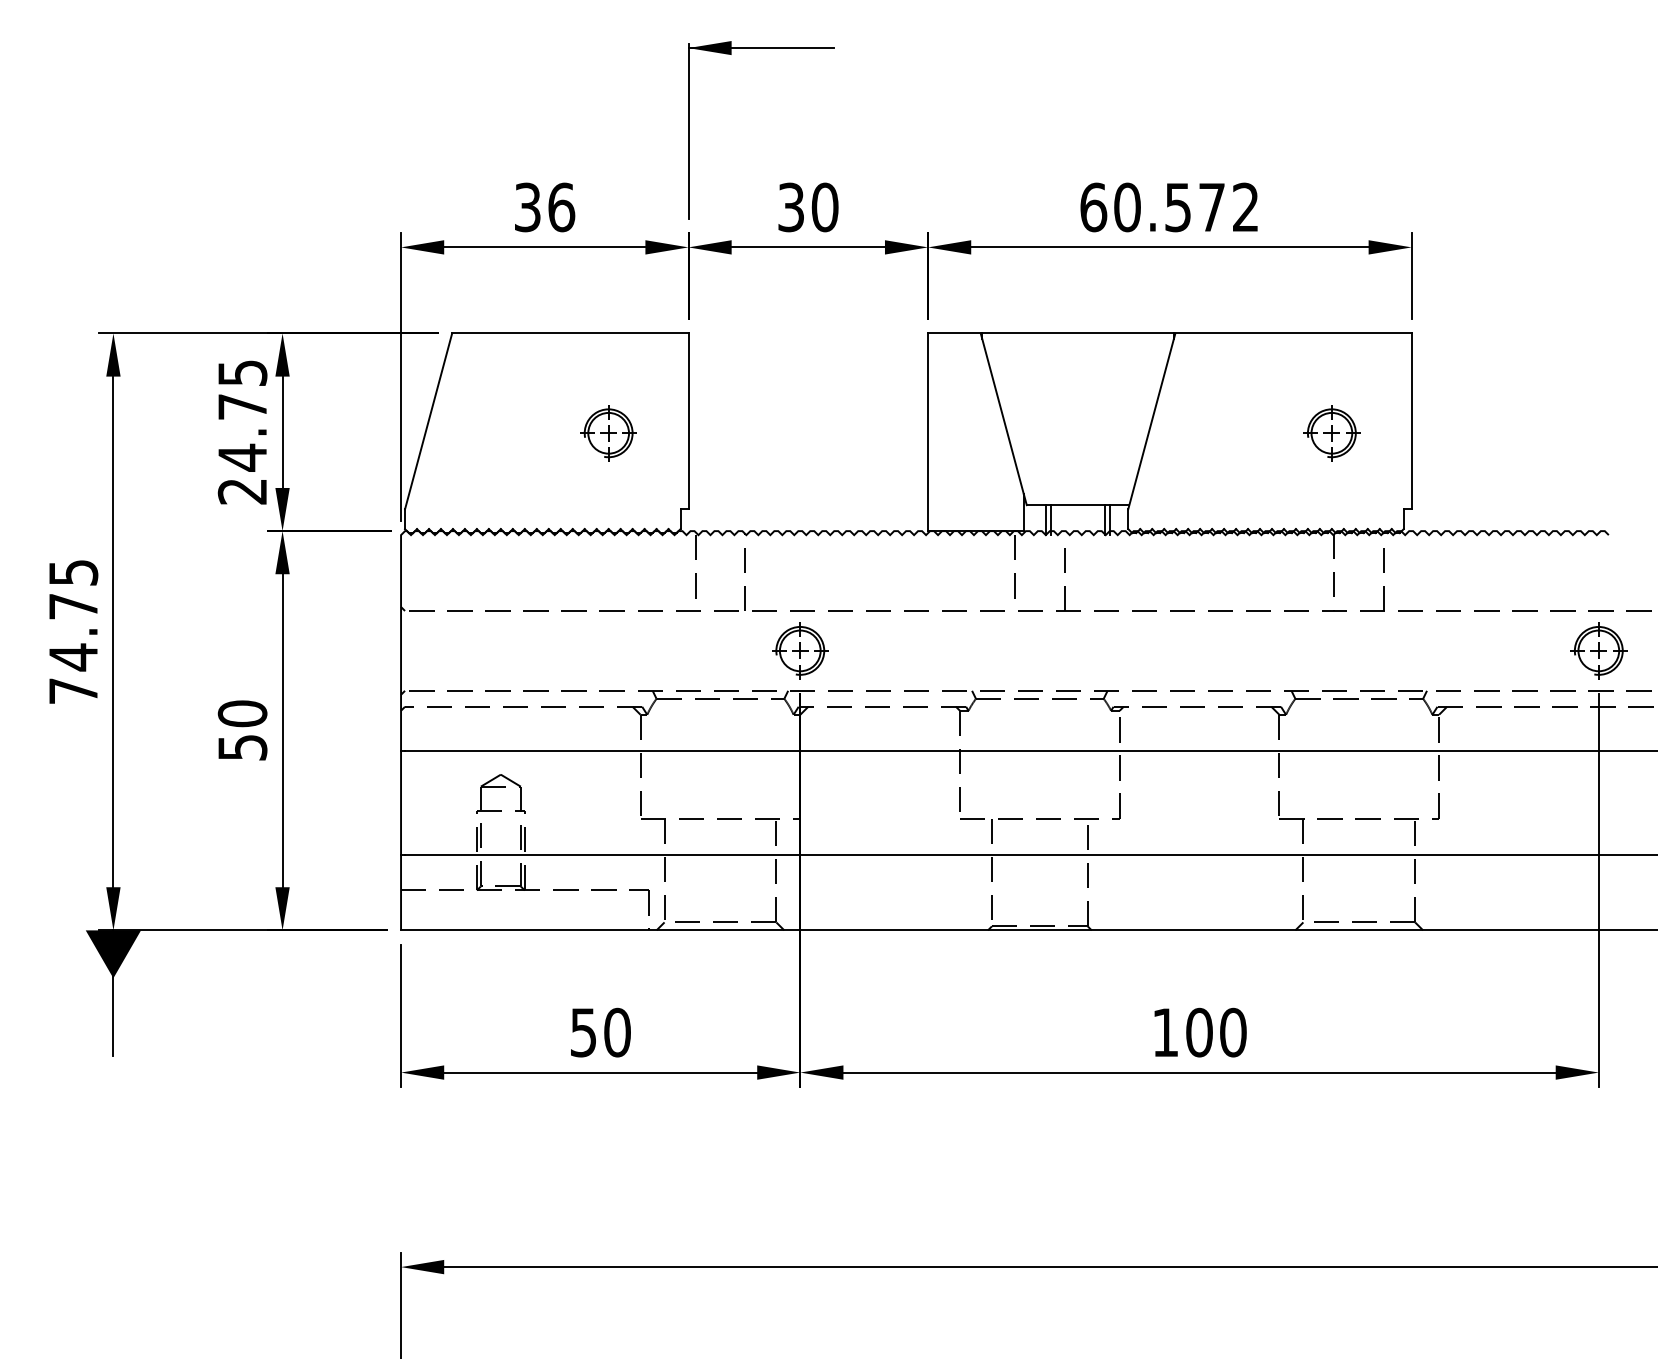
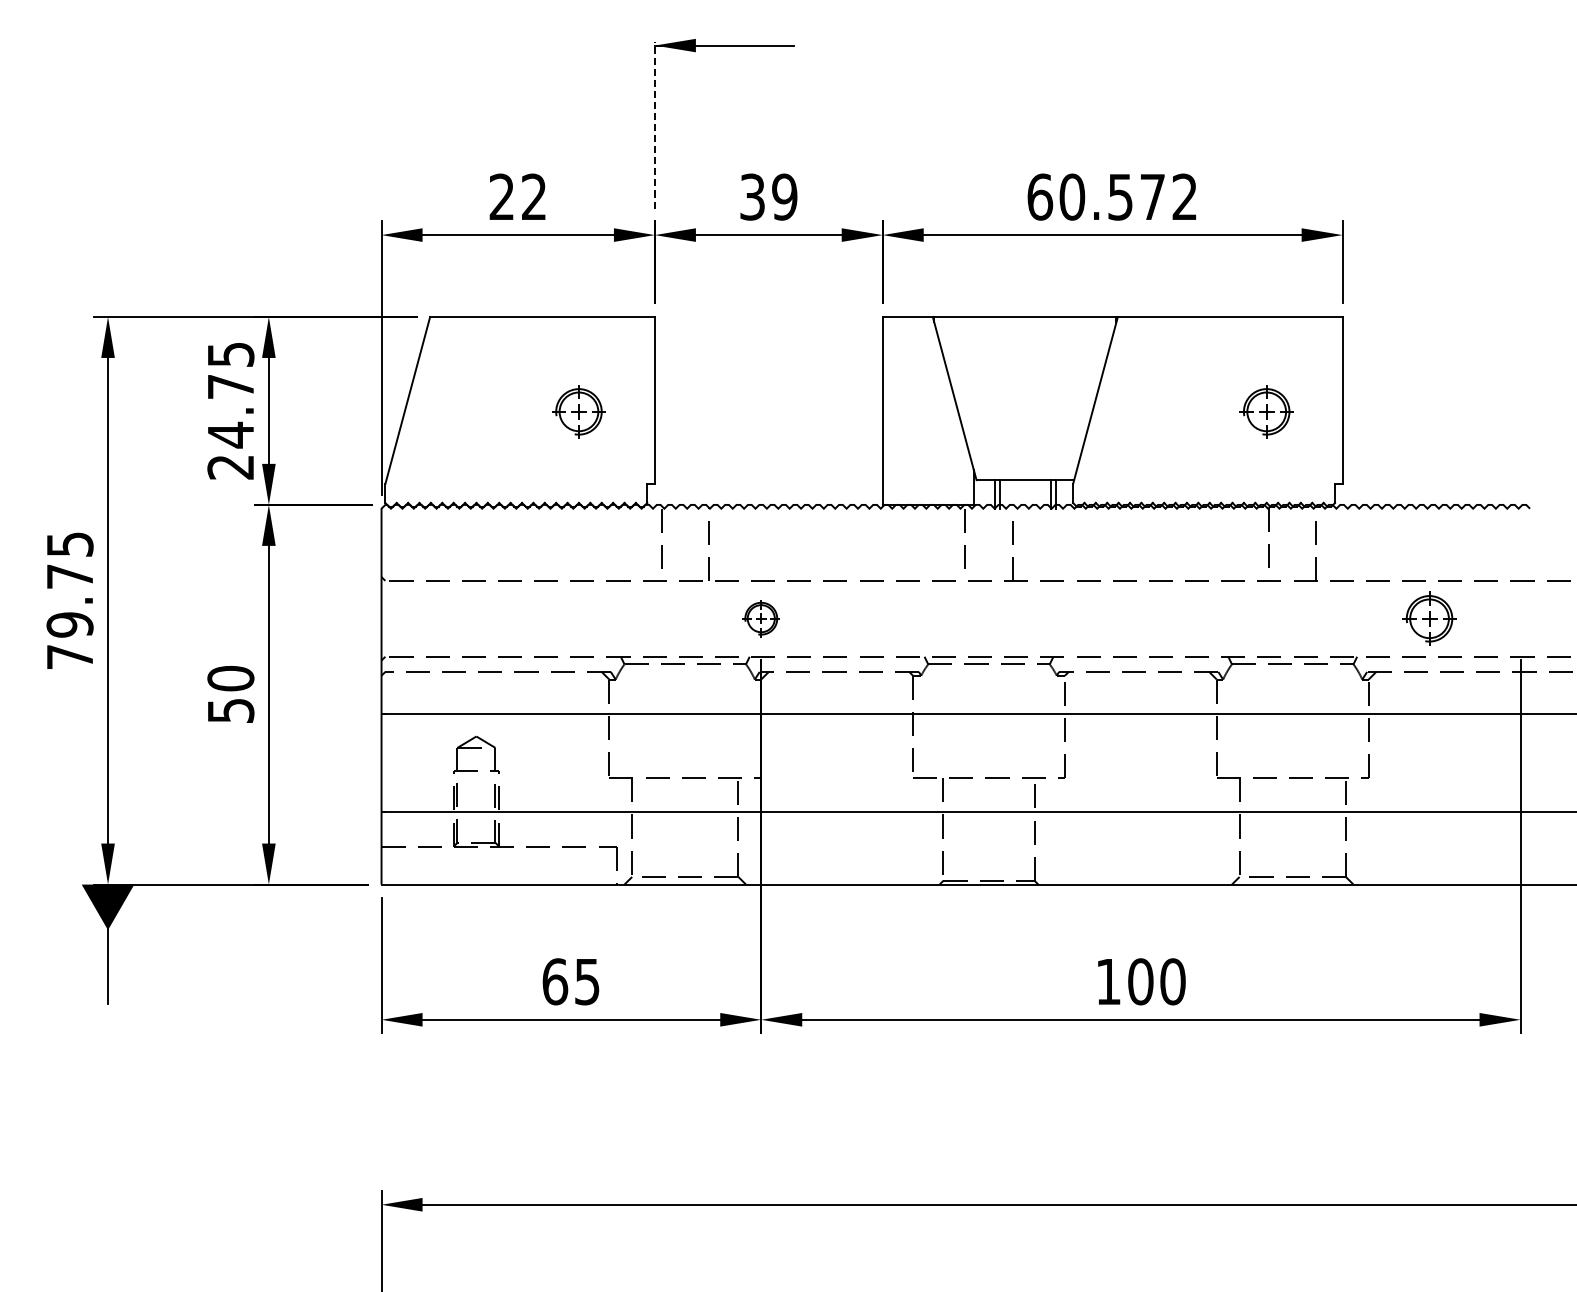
line: (688, 131) -> (654, 124), solid -> dashed
text: (545, 206) -> (518, 196), 36 -> 22
text: (824, 206) -> (784, 196), 30 -> 39
part: (800, 650) -> (761, 618), size x0.7
part: (1598, 650) -> (1429, 618), moved
text: (72, 656) -> (69, 624), 74.75 -> 79.75
text: (600, 1032) -> (571, 981), 50 -> 65

